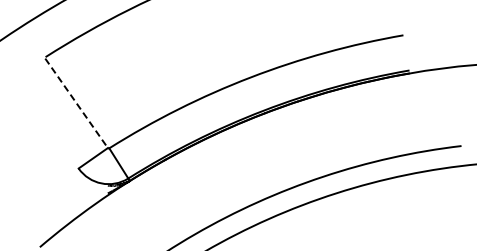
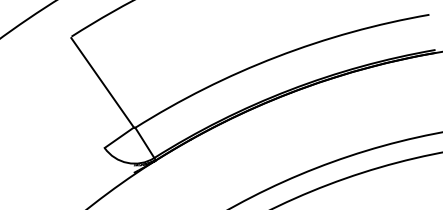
line: (76, 103) -> (102, 82), dashed -> solid

